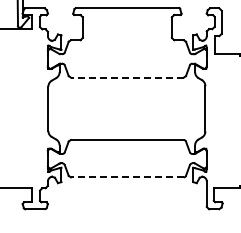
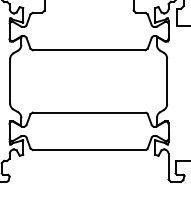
line: (126, 77) -> (88, 50), dashed -> solid
line: (126, 177) -> (88, 150), dashed -> solid

